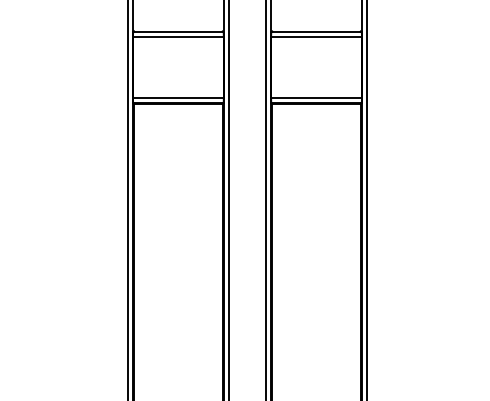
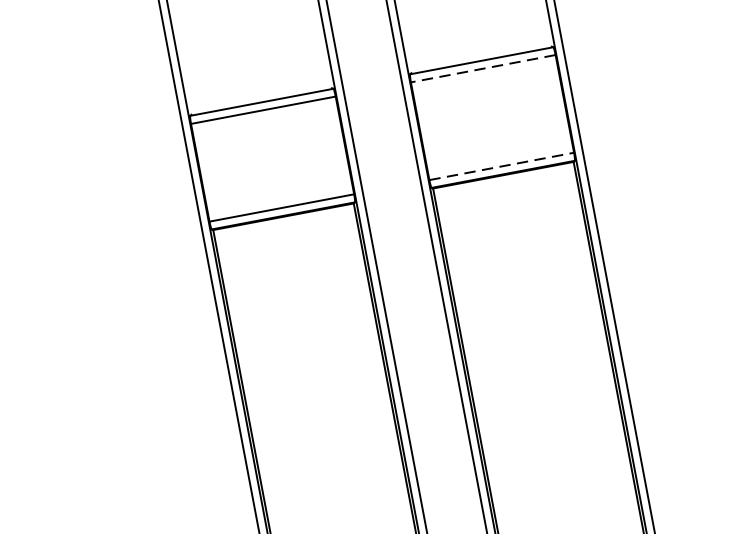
line: (316, 36) -> (483, 67), solid -> dashed
line: (317, 98) -> (503, 166), solid -> dashed

